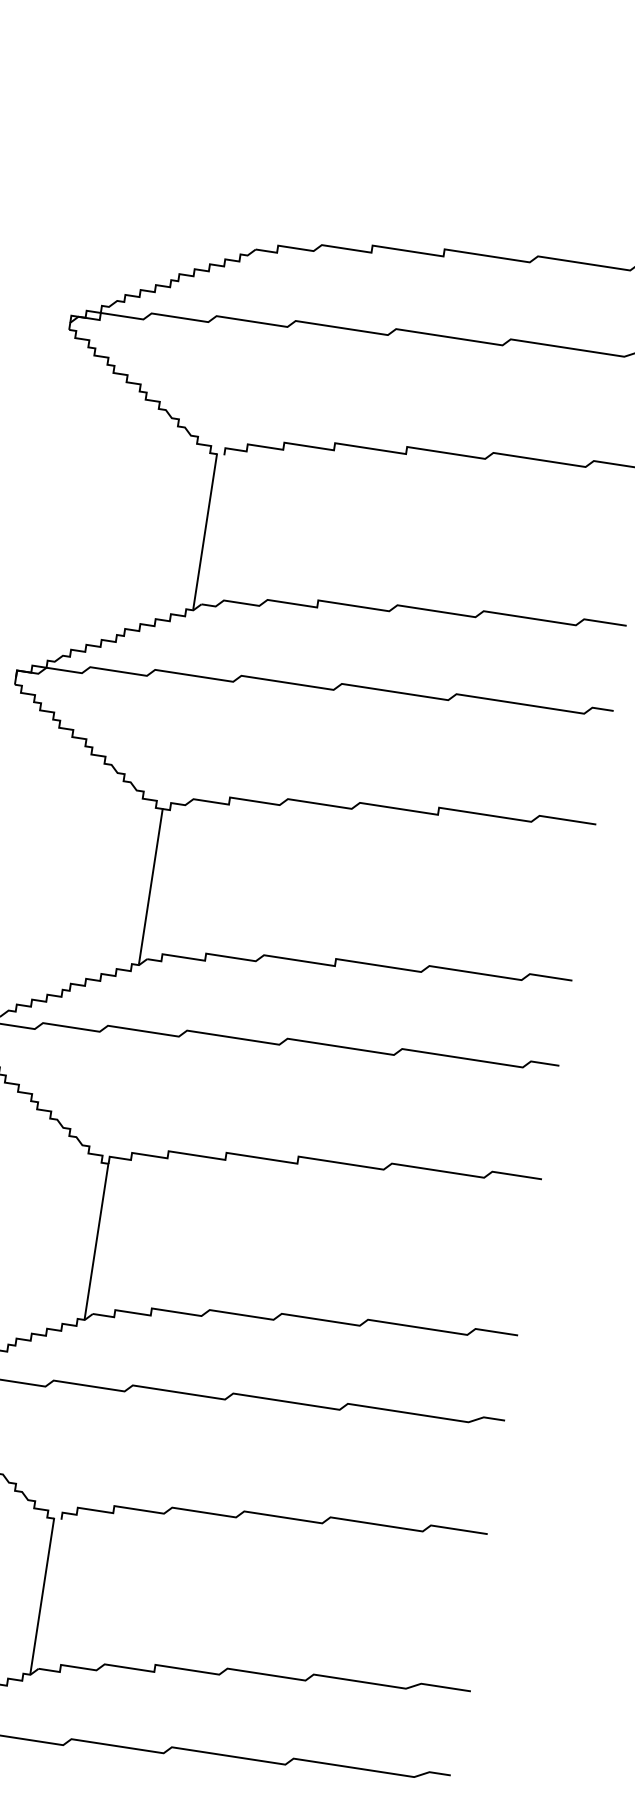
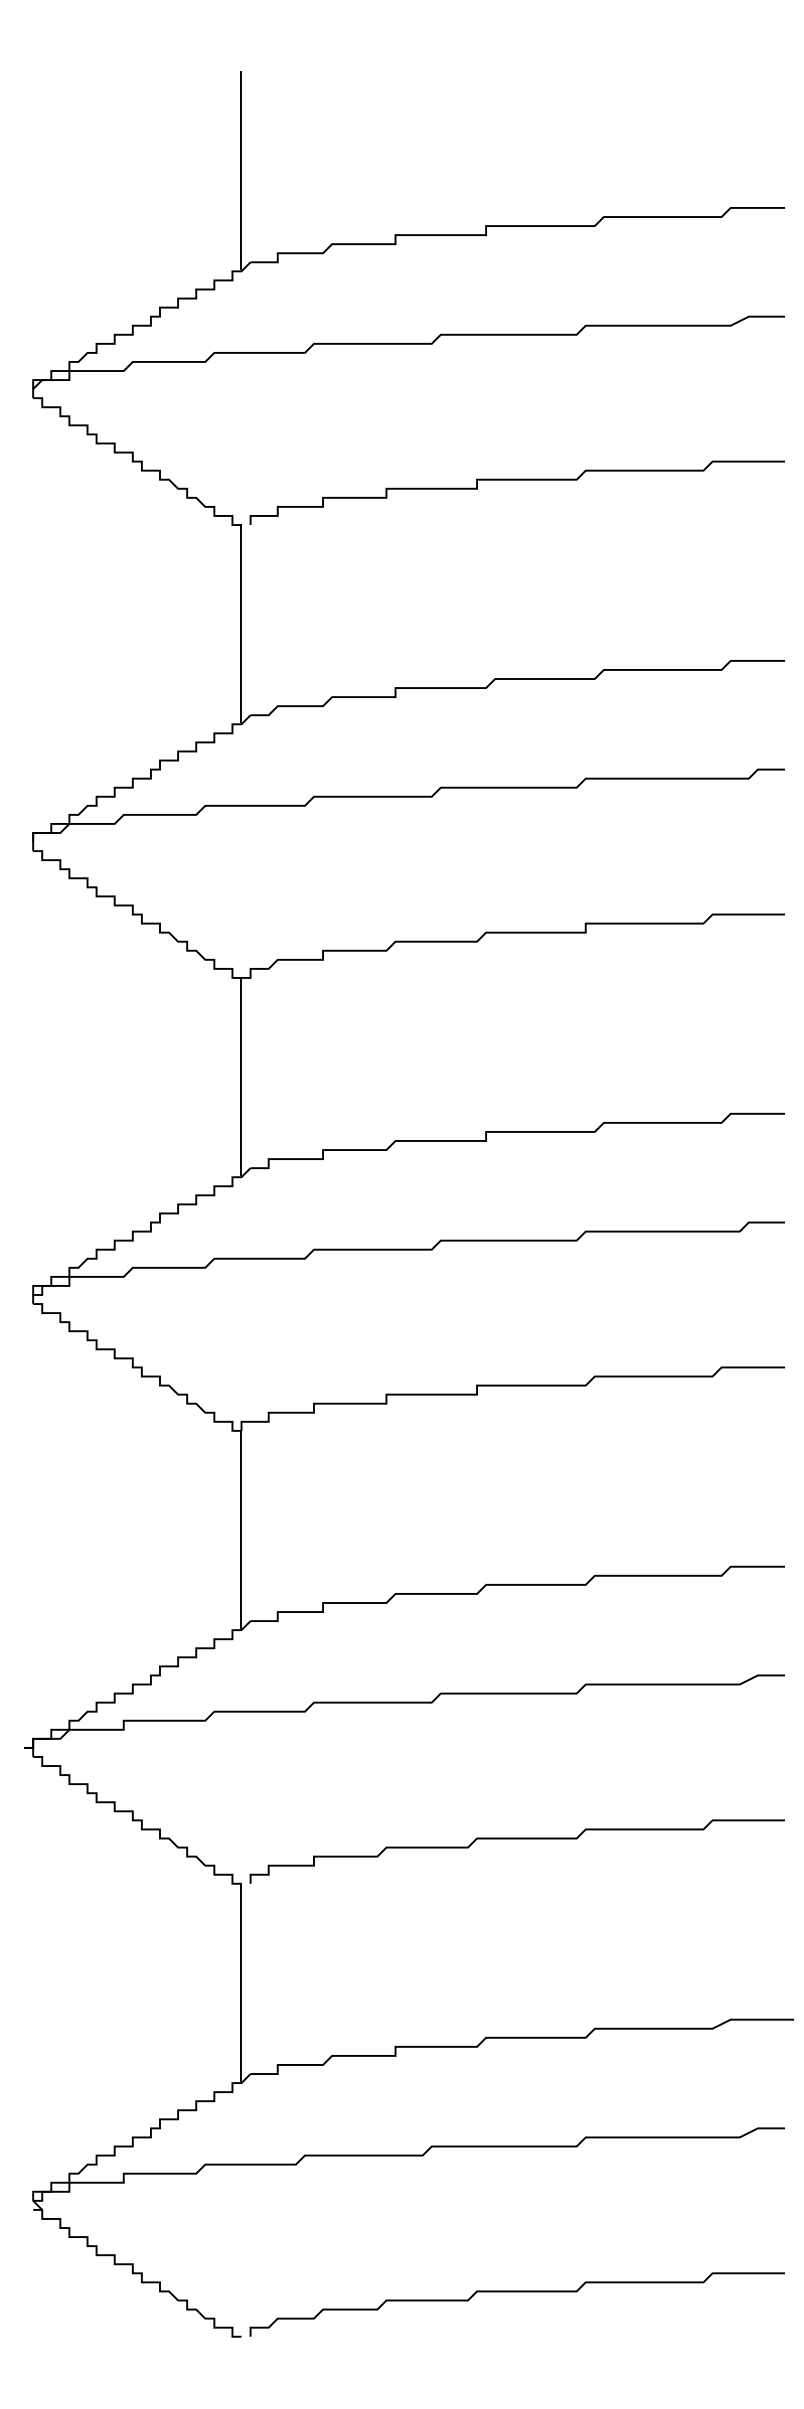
line: (259, 176) -> (241, 170), added

